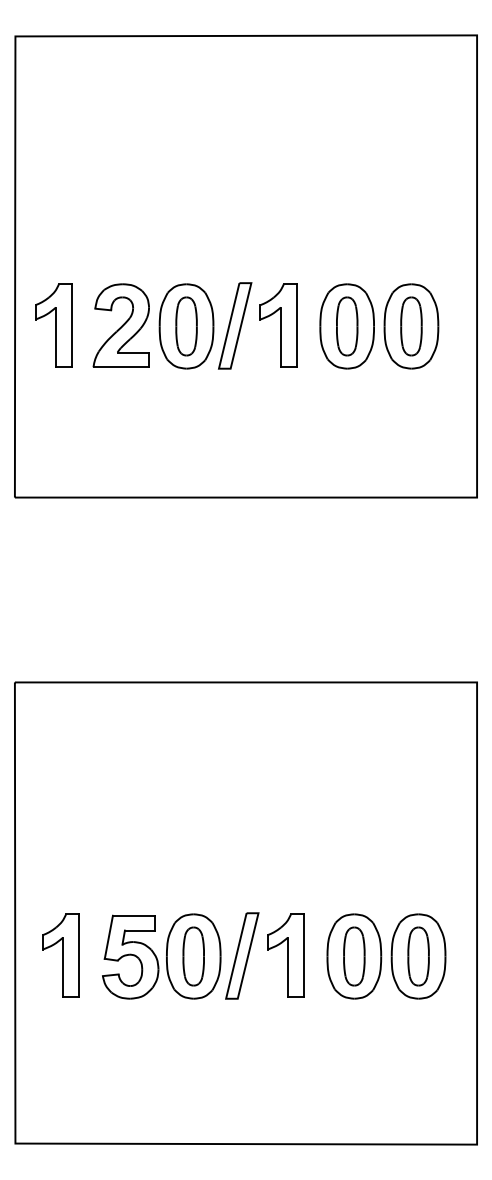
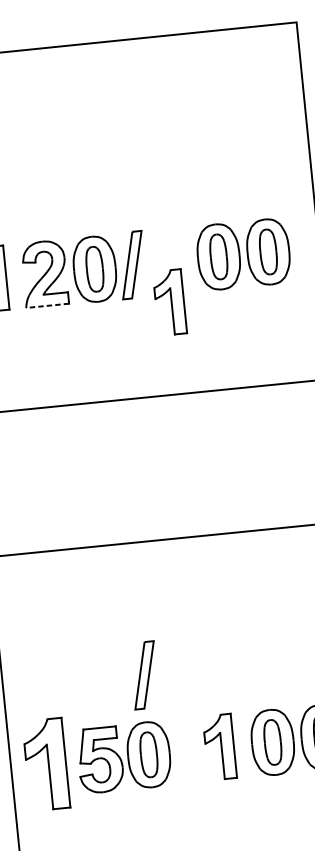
part: (278, 325) -> (169, 302), moved
line: (121, 367) -> (47, 305), solid -> dashed
part: (60, 955) -> (46, 764), size x1.4
part: (242, 955) -> (144, 674), moved

